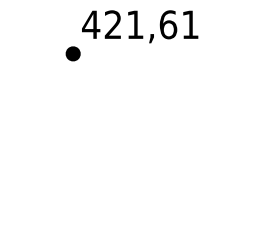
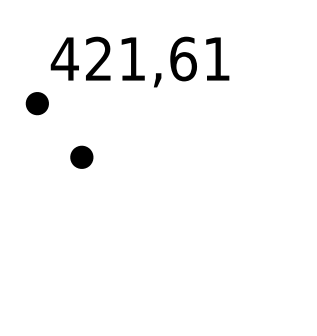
part: (101, 88) -> (80, 156), added

